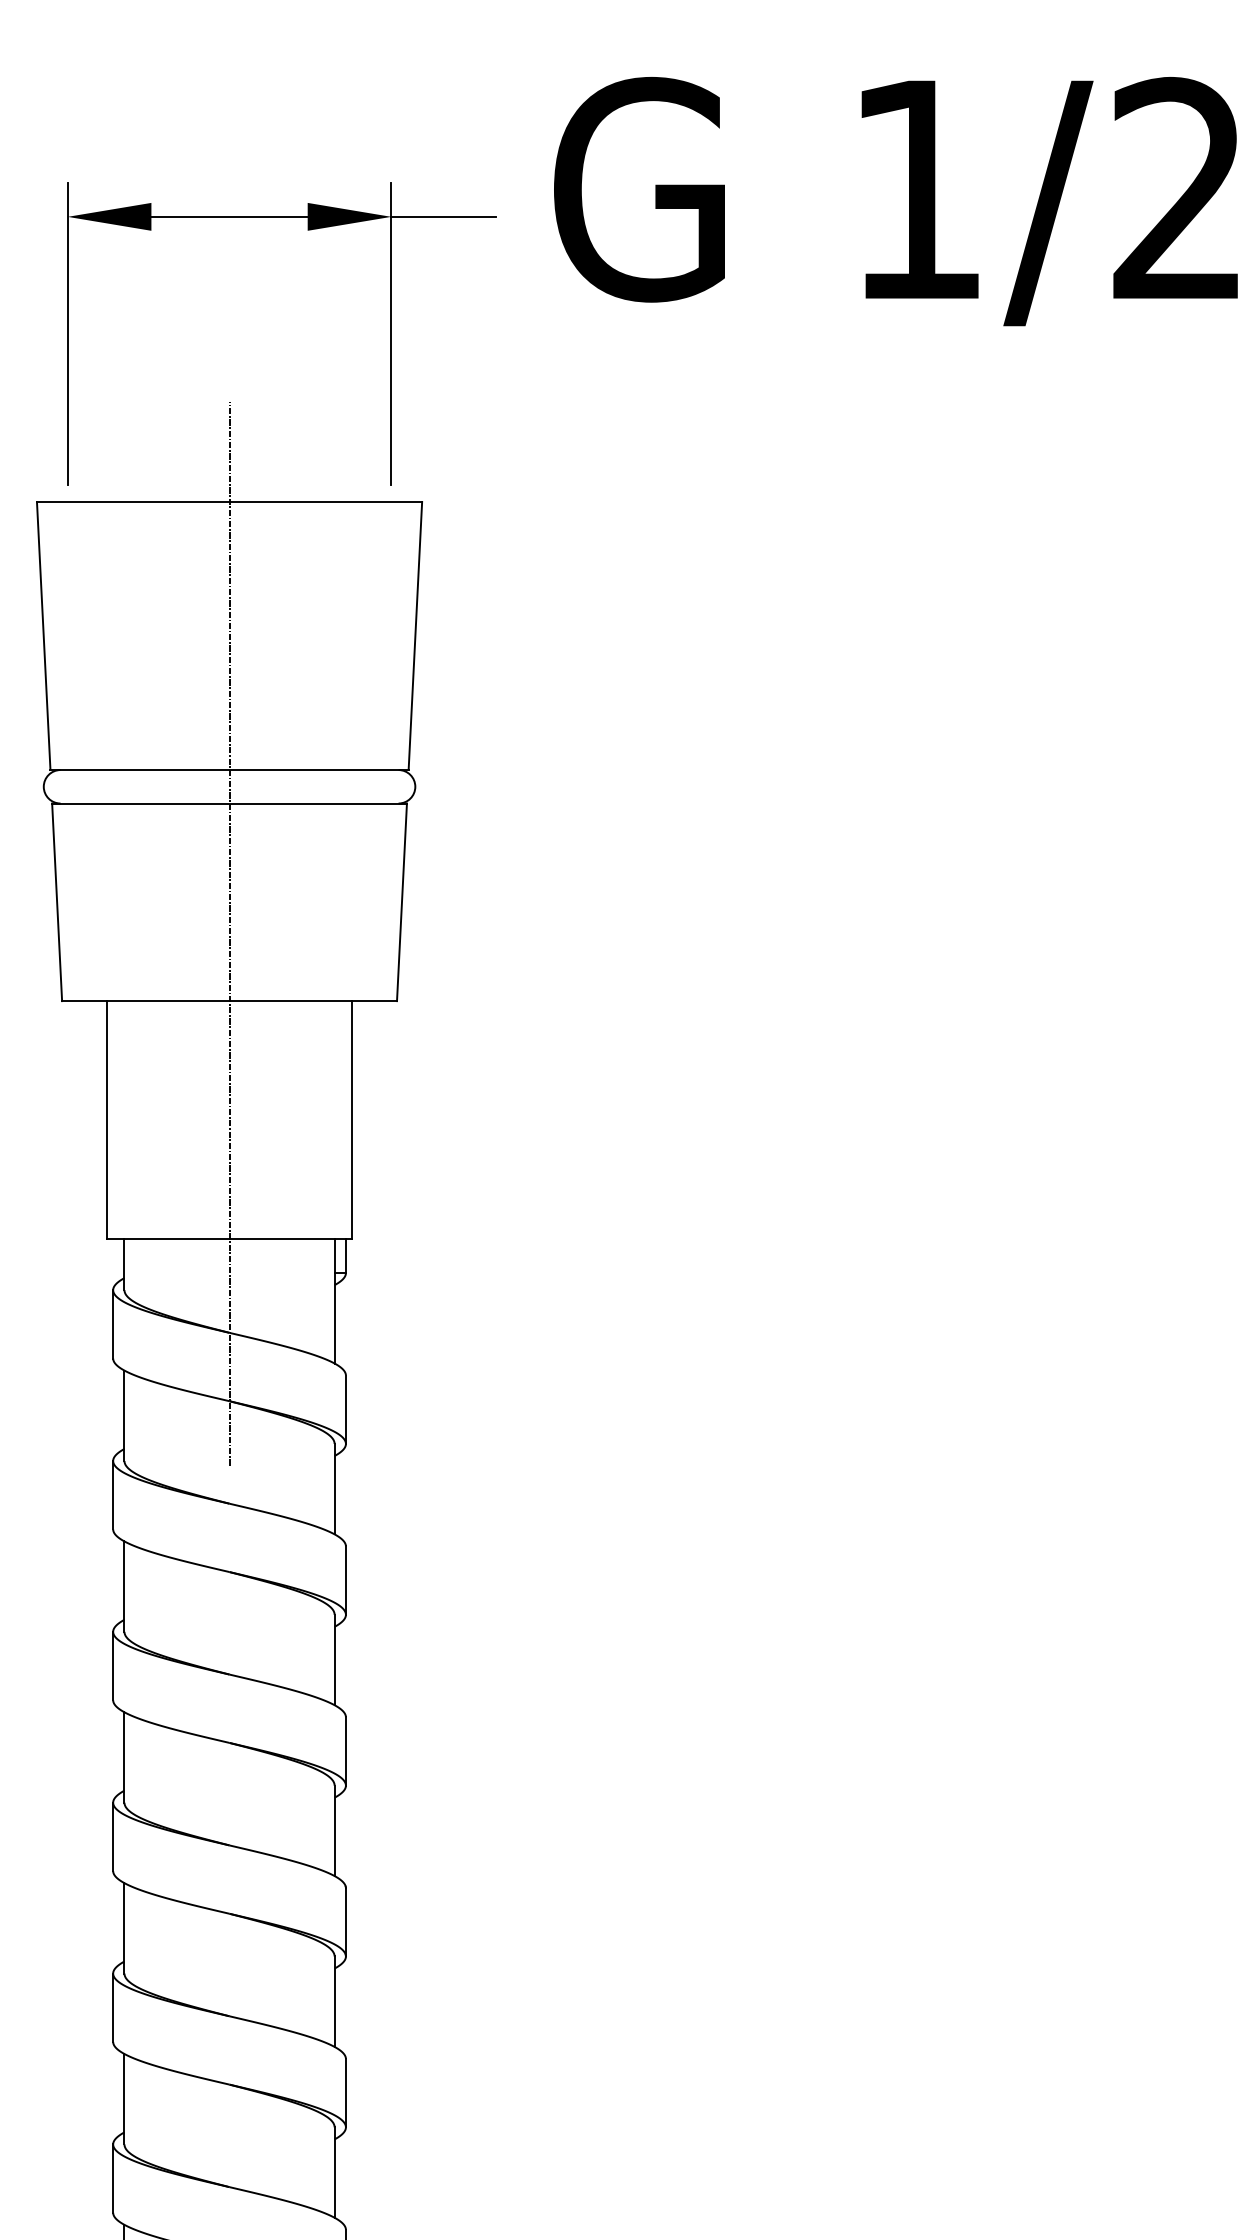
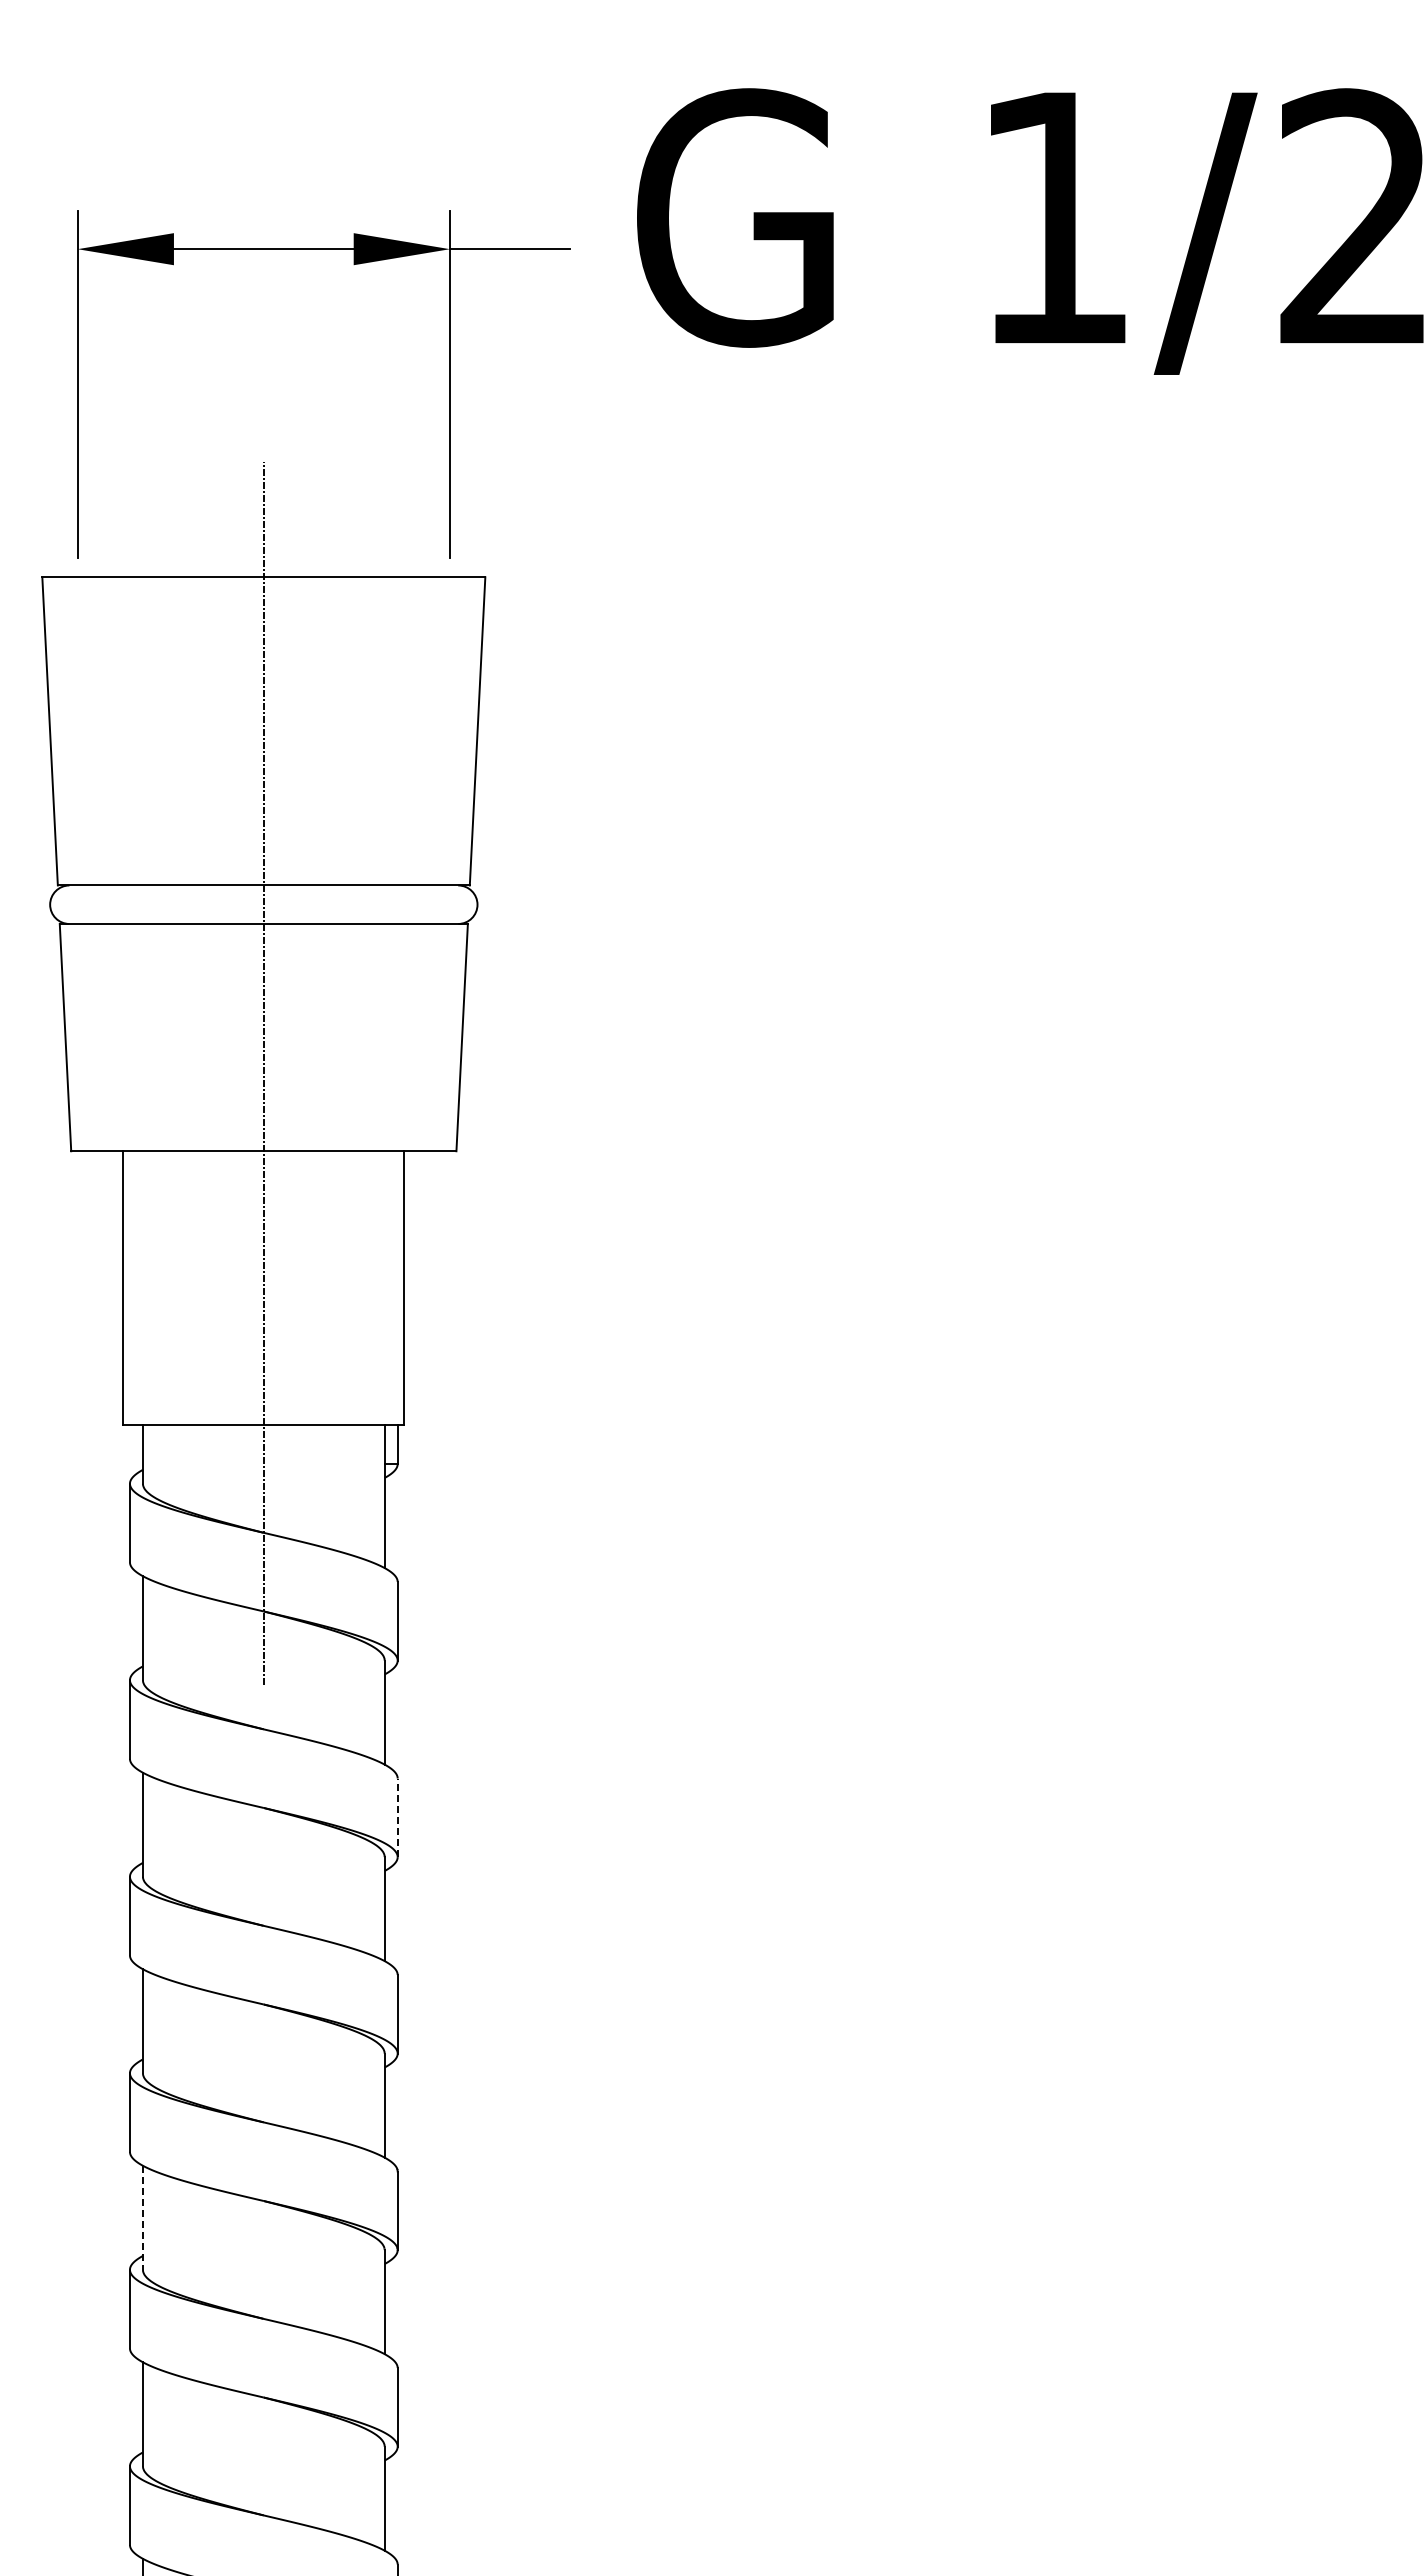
line: (345, 1580) -> (397, 1817), solid -> dashed
line: (124, 1928) -> (142, 2218), solid -> dashed

